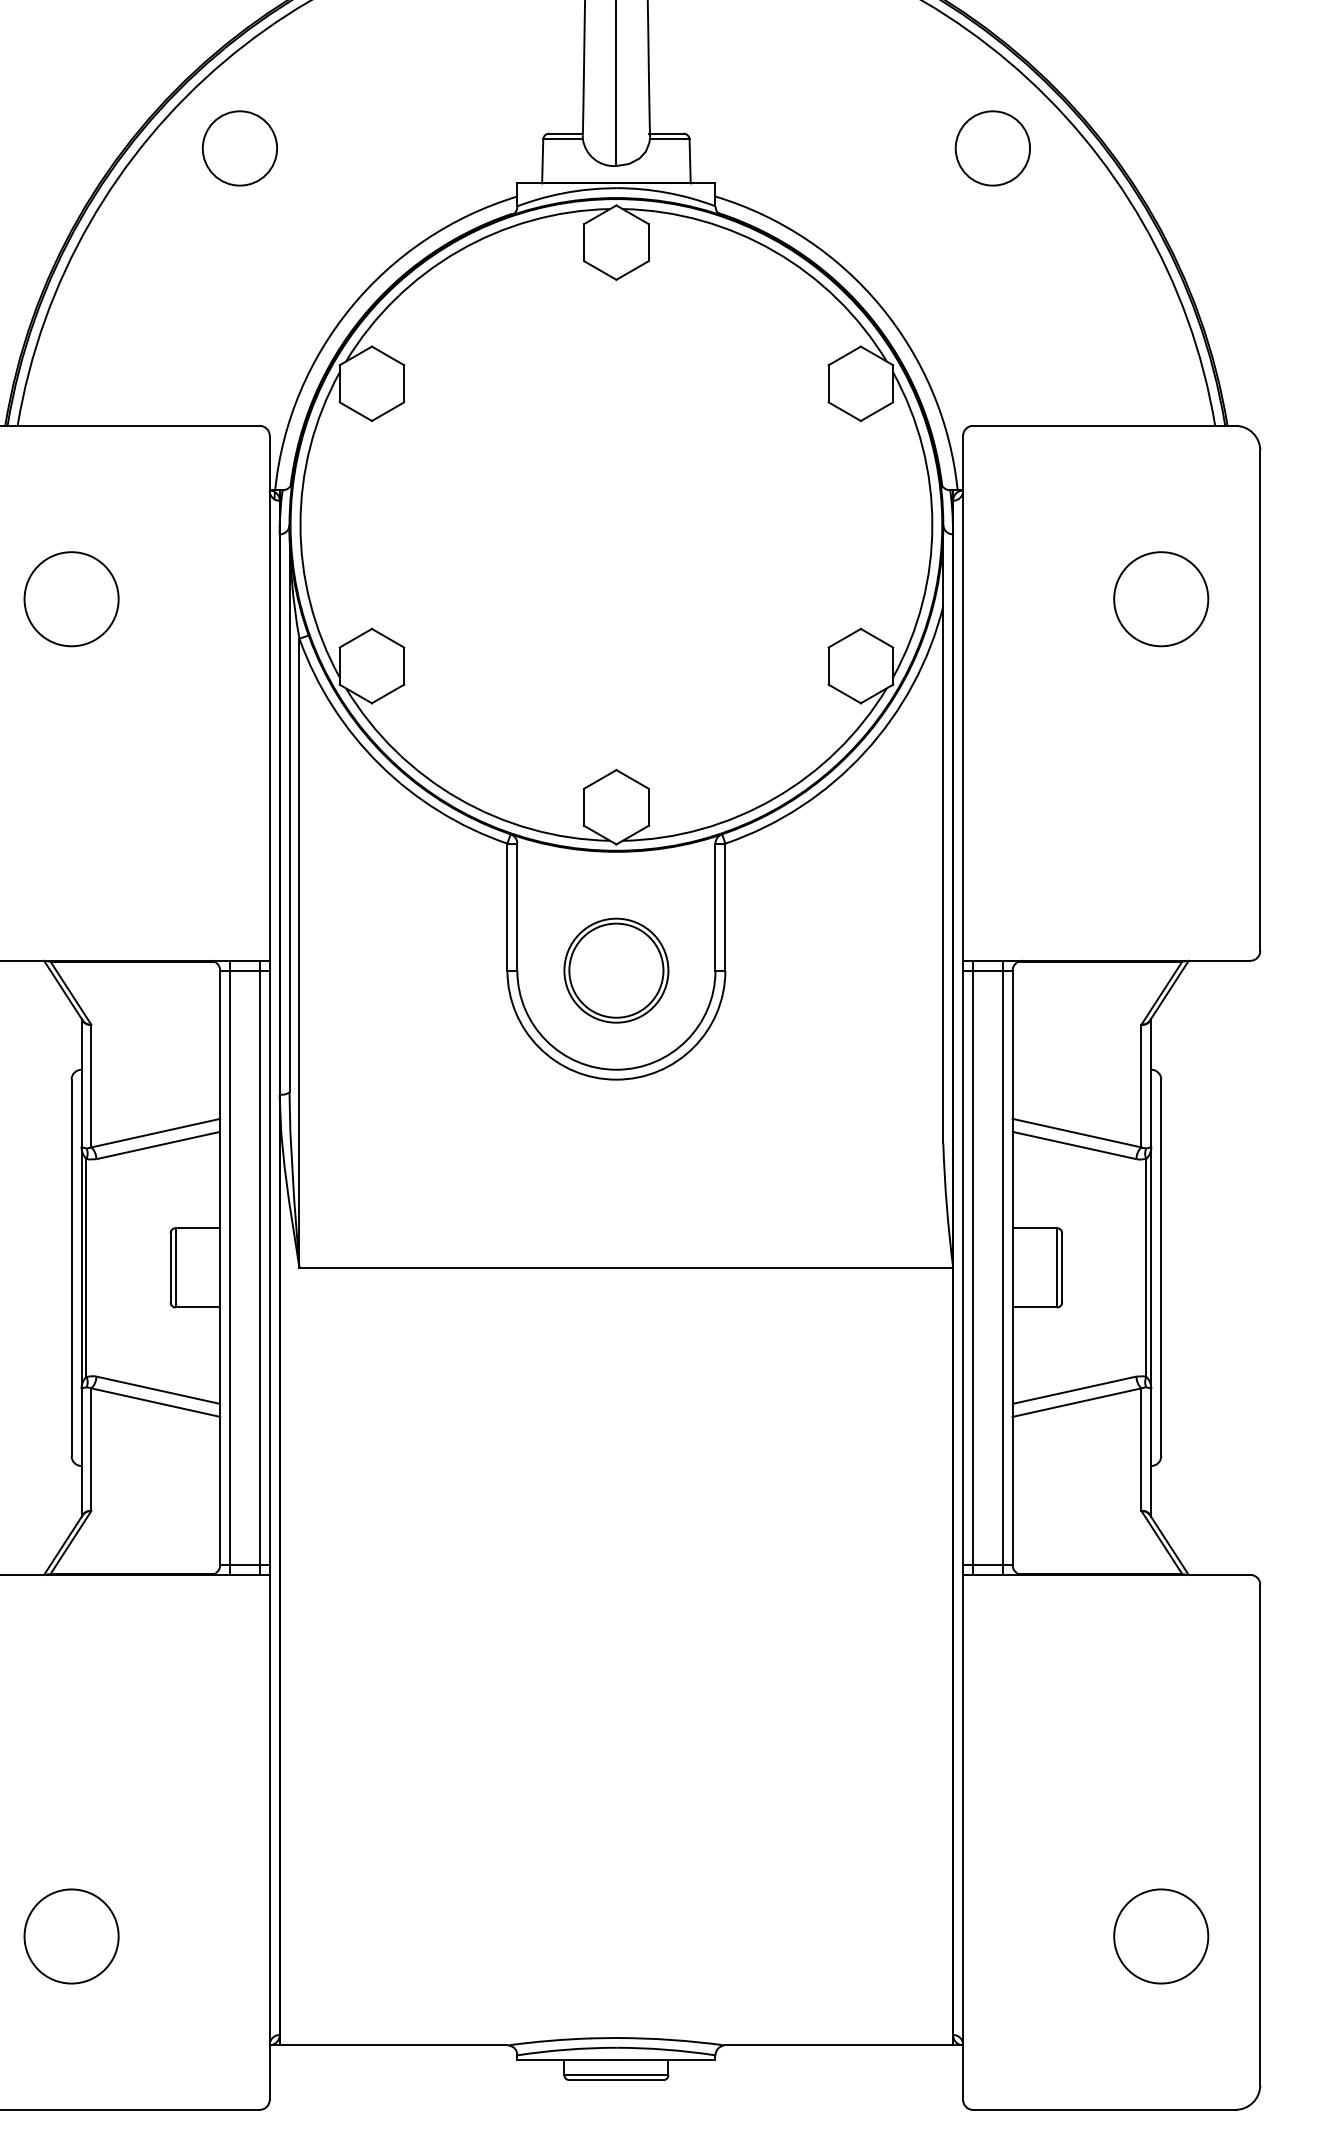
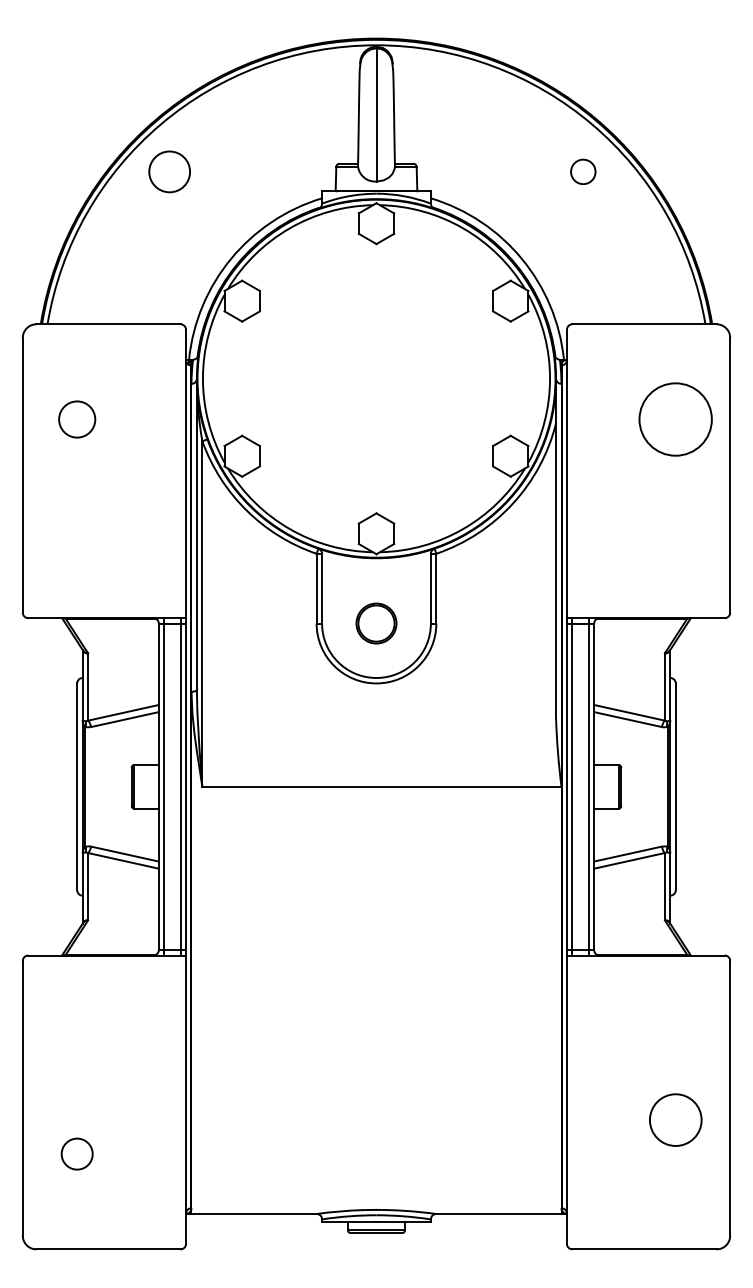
circle: (991, 147) -> (582, 171), size x0.6
circle: (72, 599) -> (77, 419), size x0.7
circle: (1160, 599) -> (675, 419), size x1.4
part: (616, 970) -> (376, 623), size x0.7
circle: (72, 1935) -> (77, 1153), size x0.6
circle: (1160, 1935) -> (675, 1119), moved

